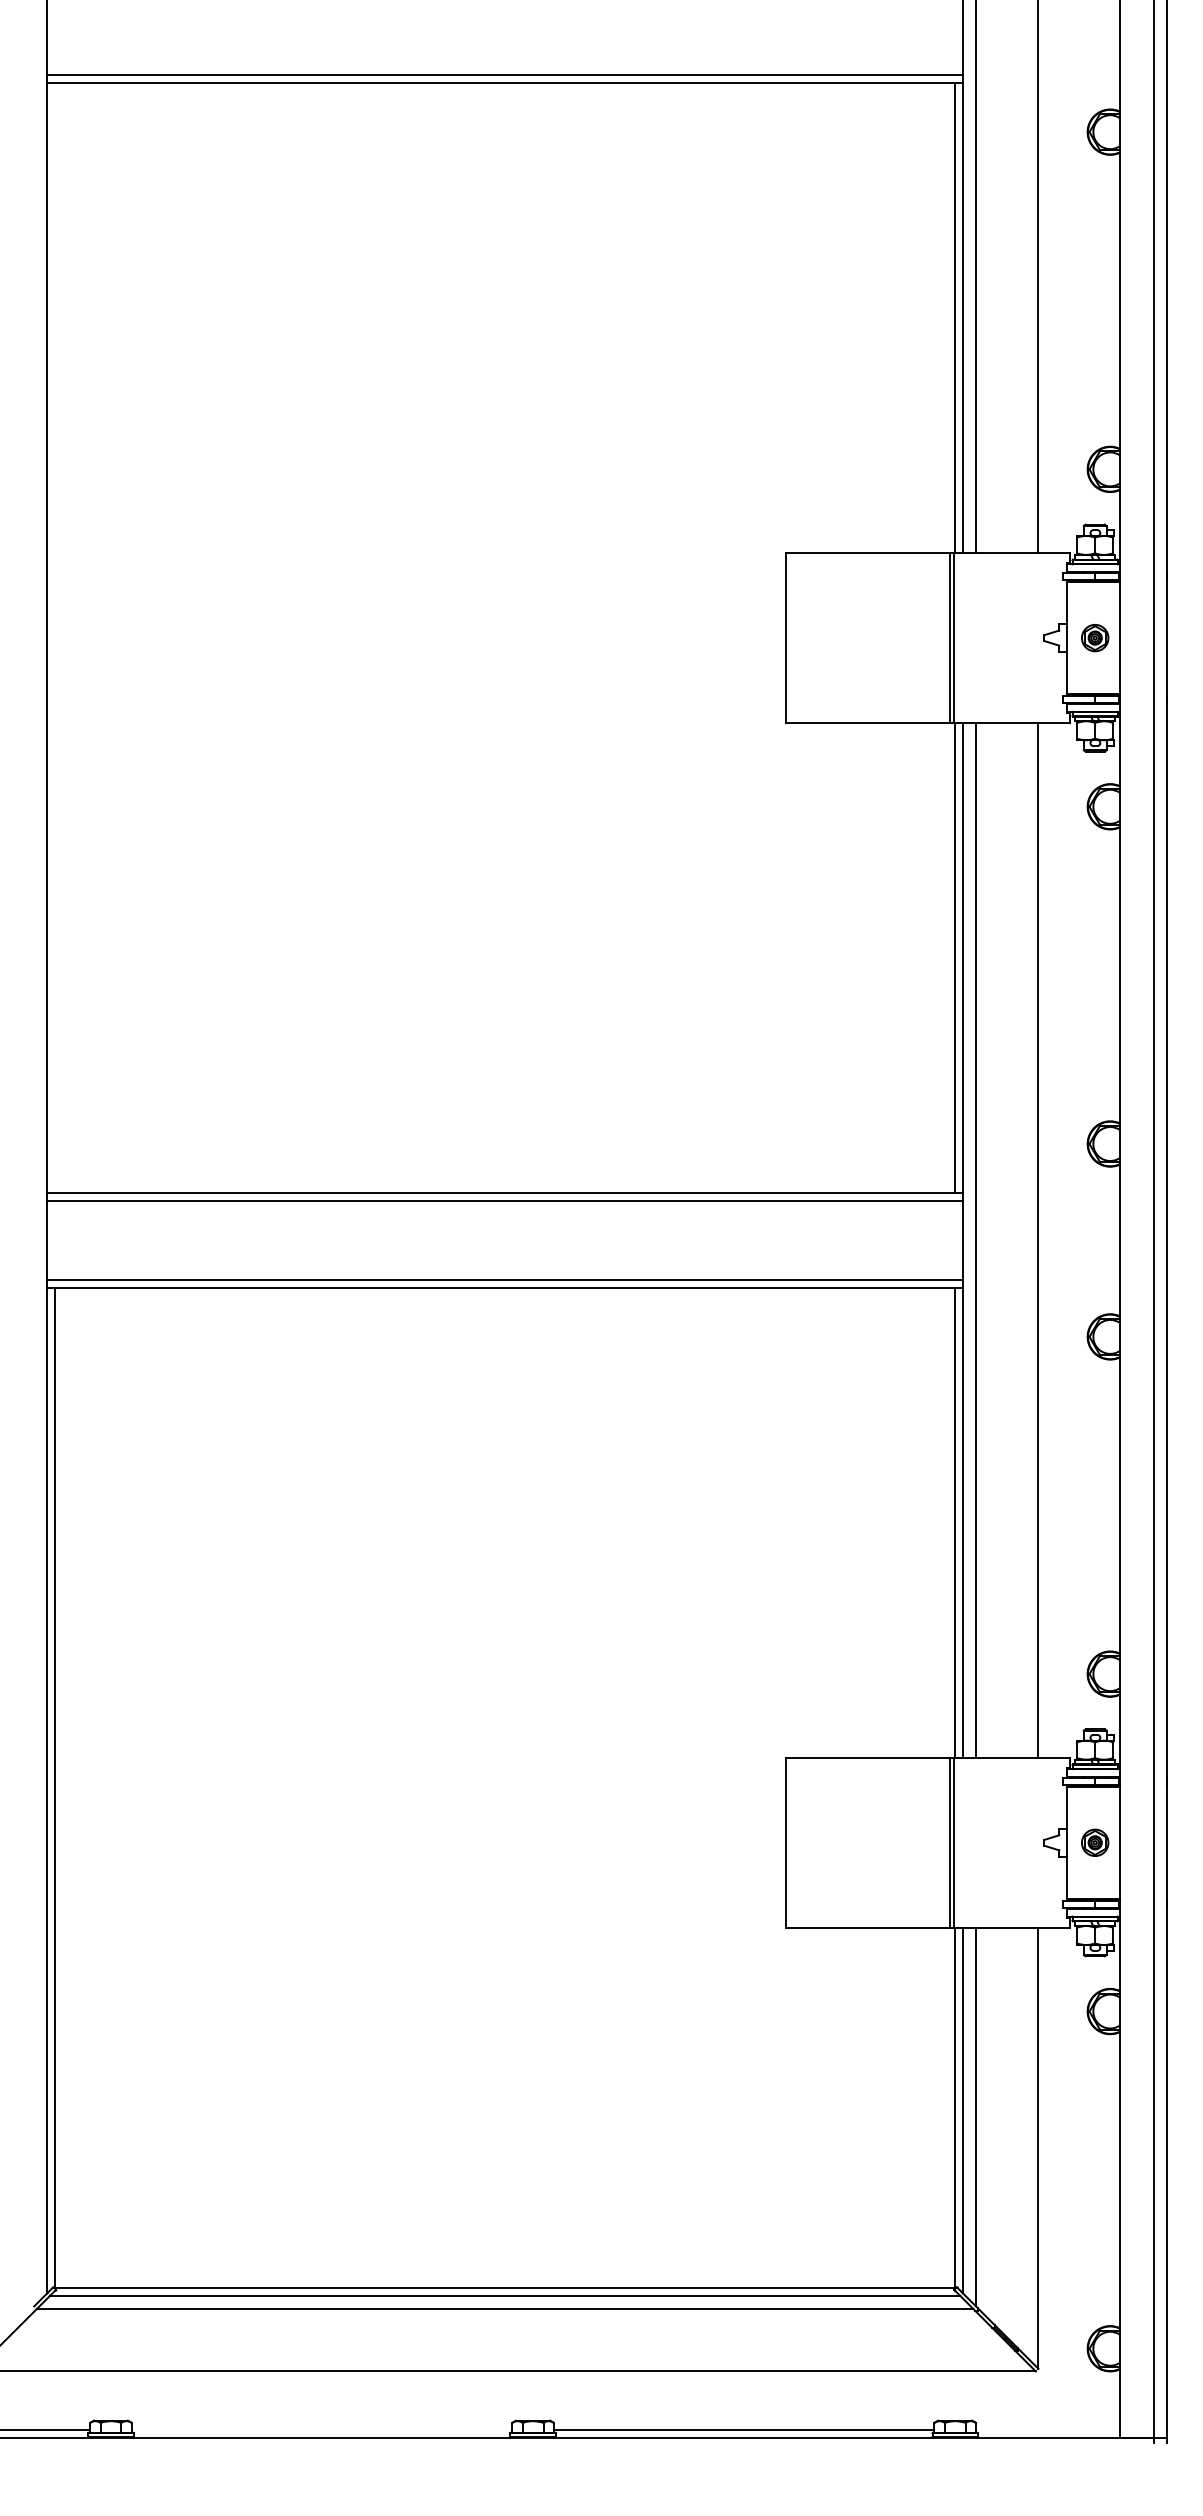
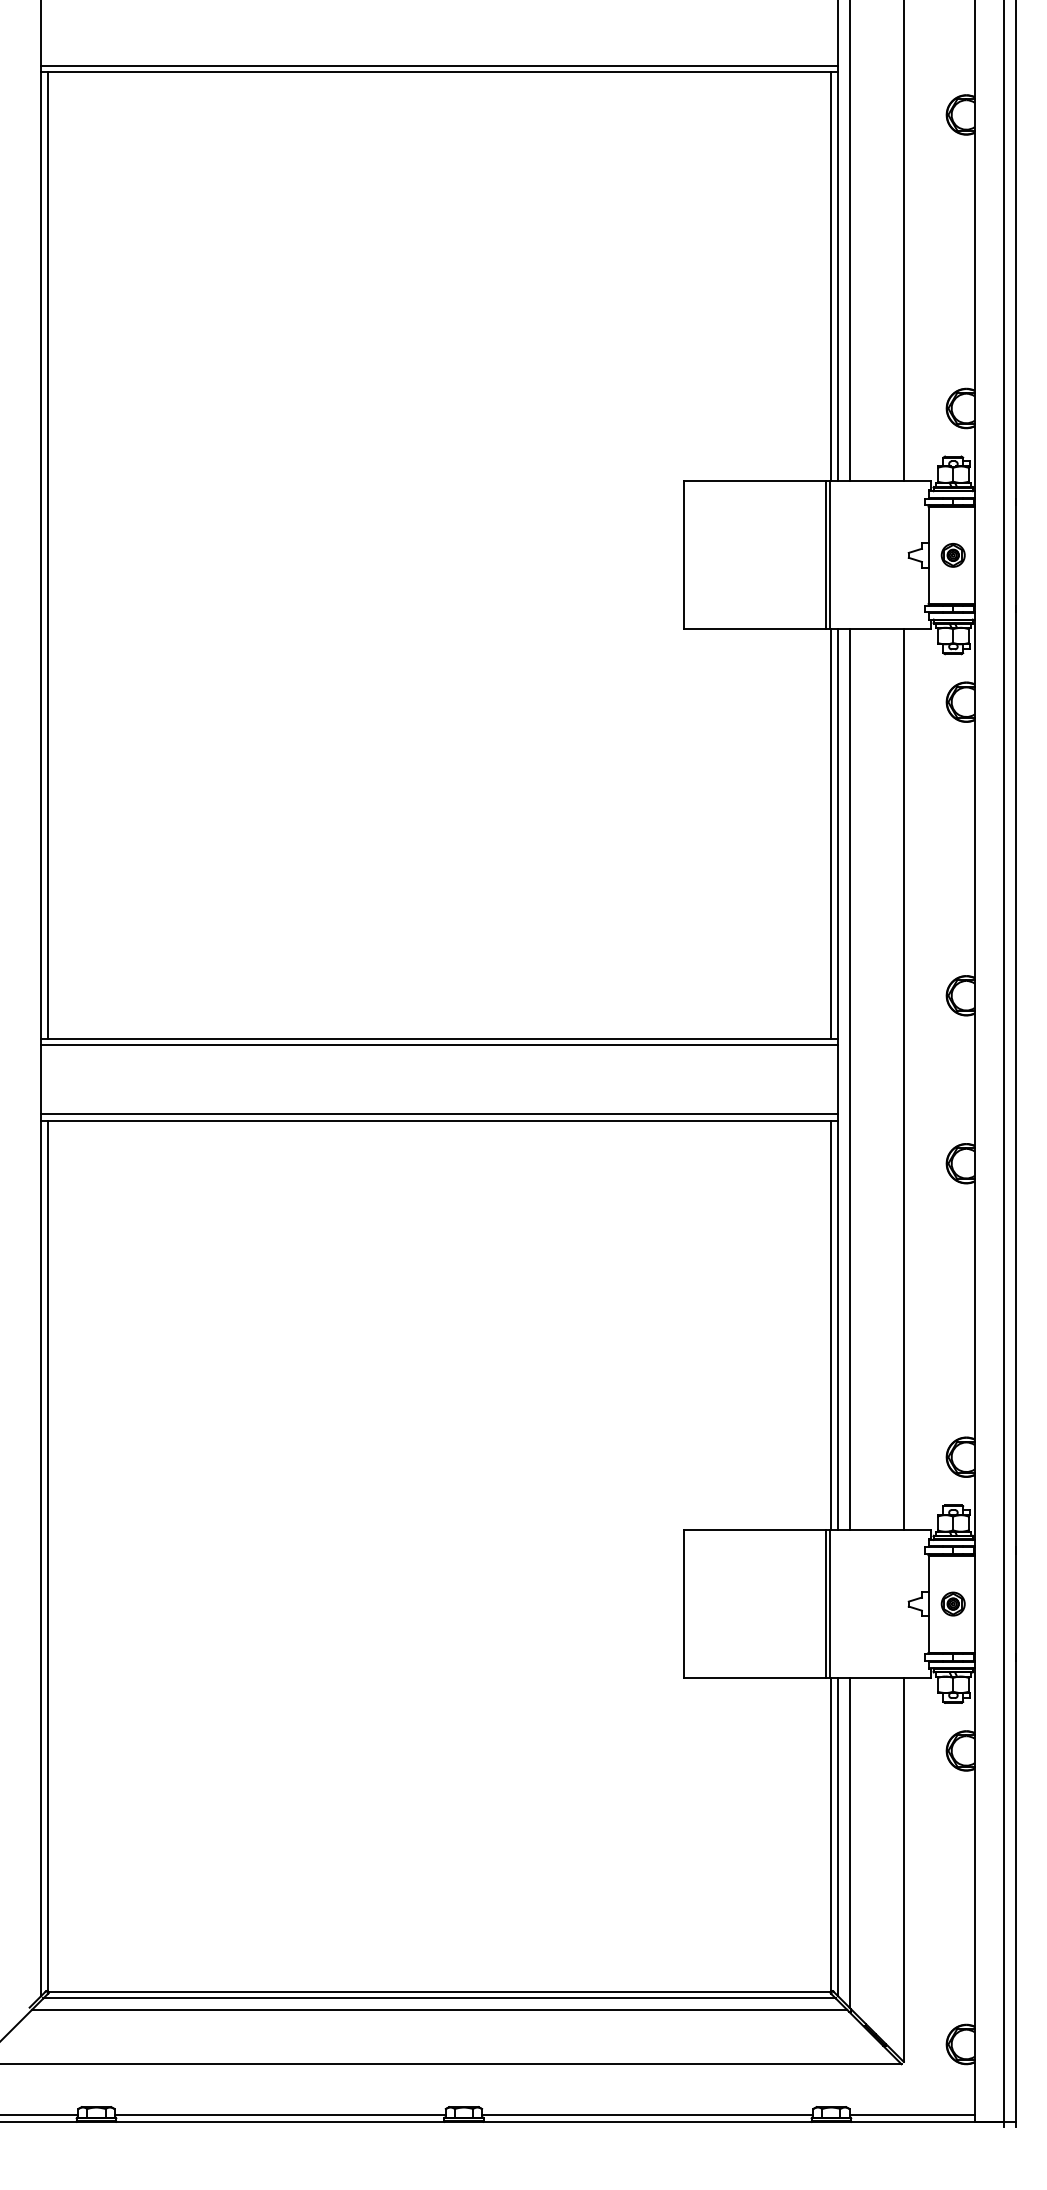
line: (54, 638) -> (47, 555), added
line: (321, 2430) -> (279, 2115), added
line: (1047, 2430) -> (911, 2115), added

